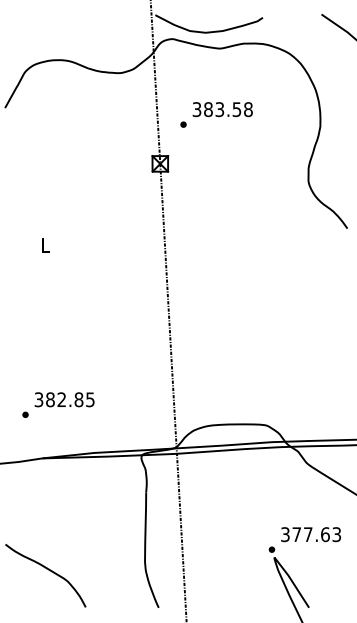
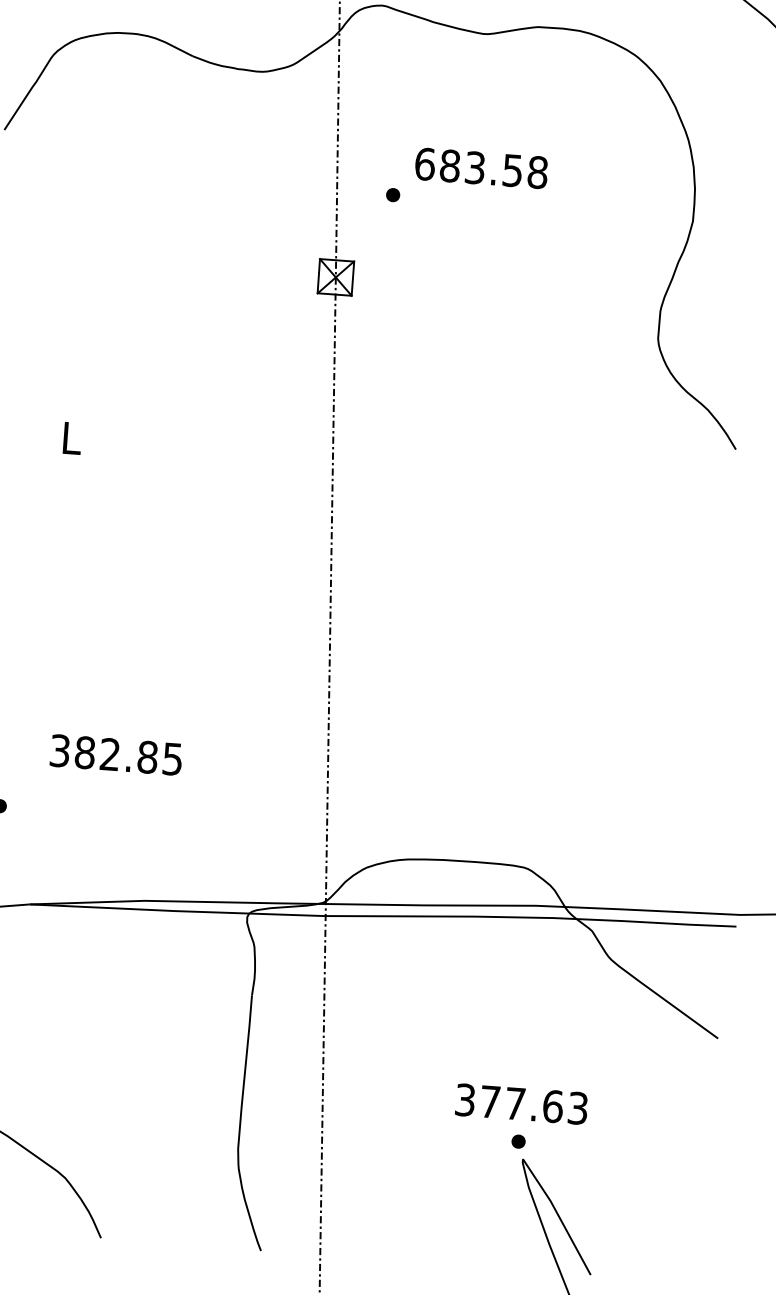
text: (196, 109) -> (423, 163), 383.58 -> 683.58
text: (64, 399) -> (115, 754), moved
text: (310, 534) -> (520, 1103), moved

